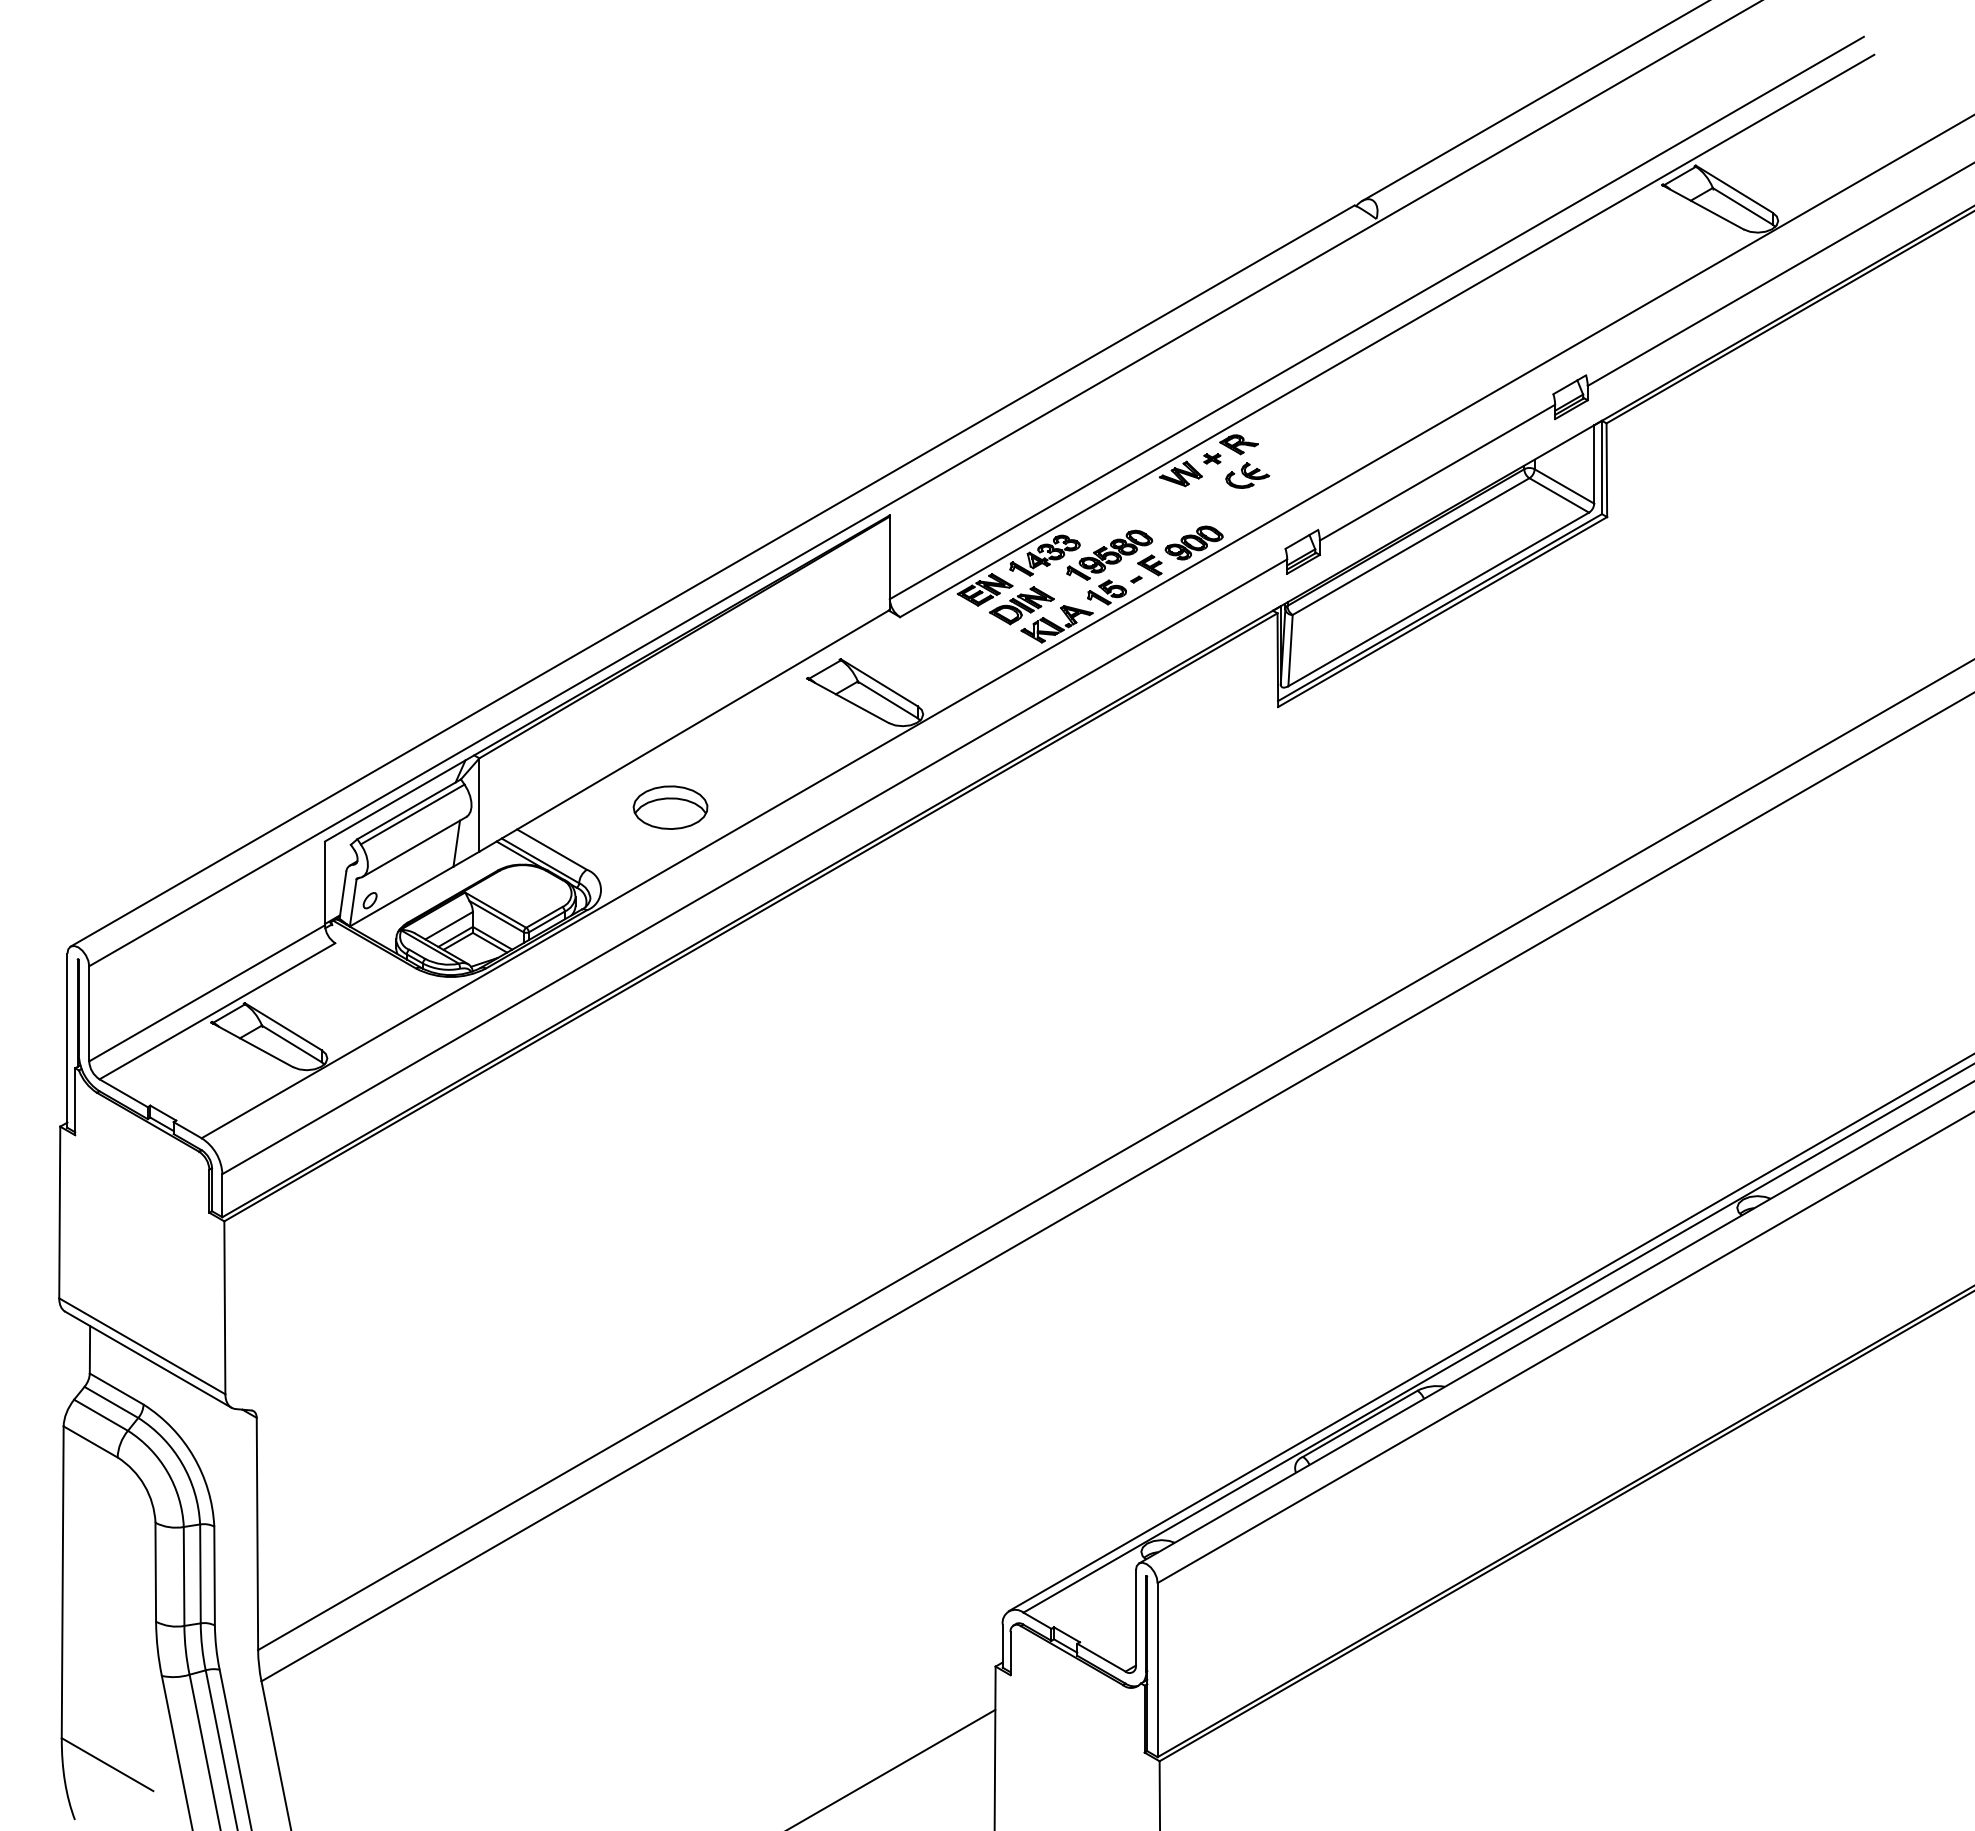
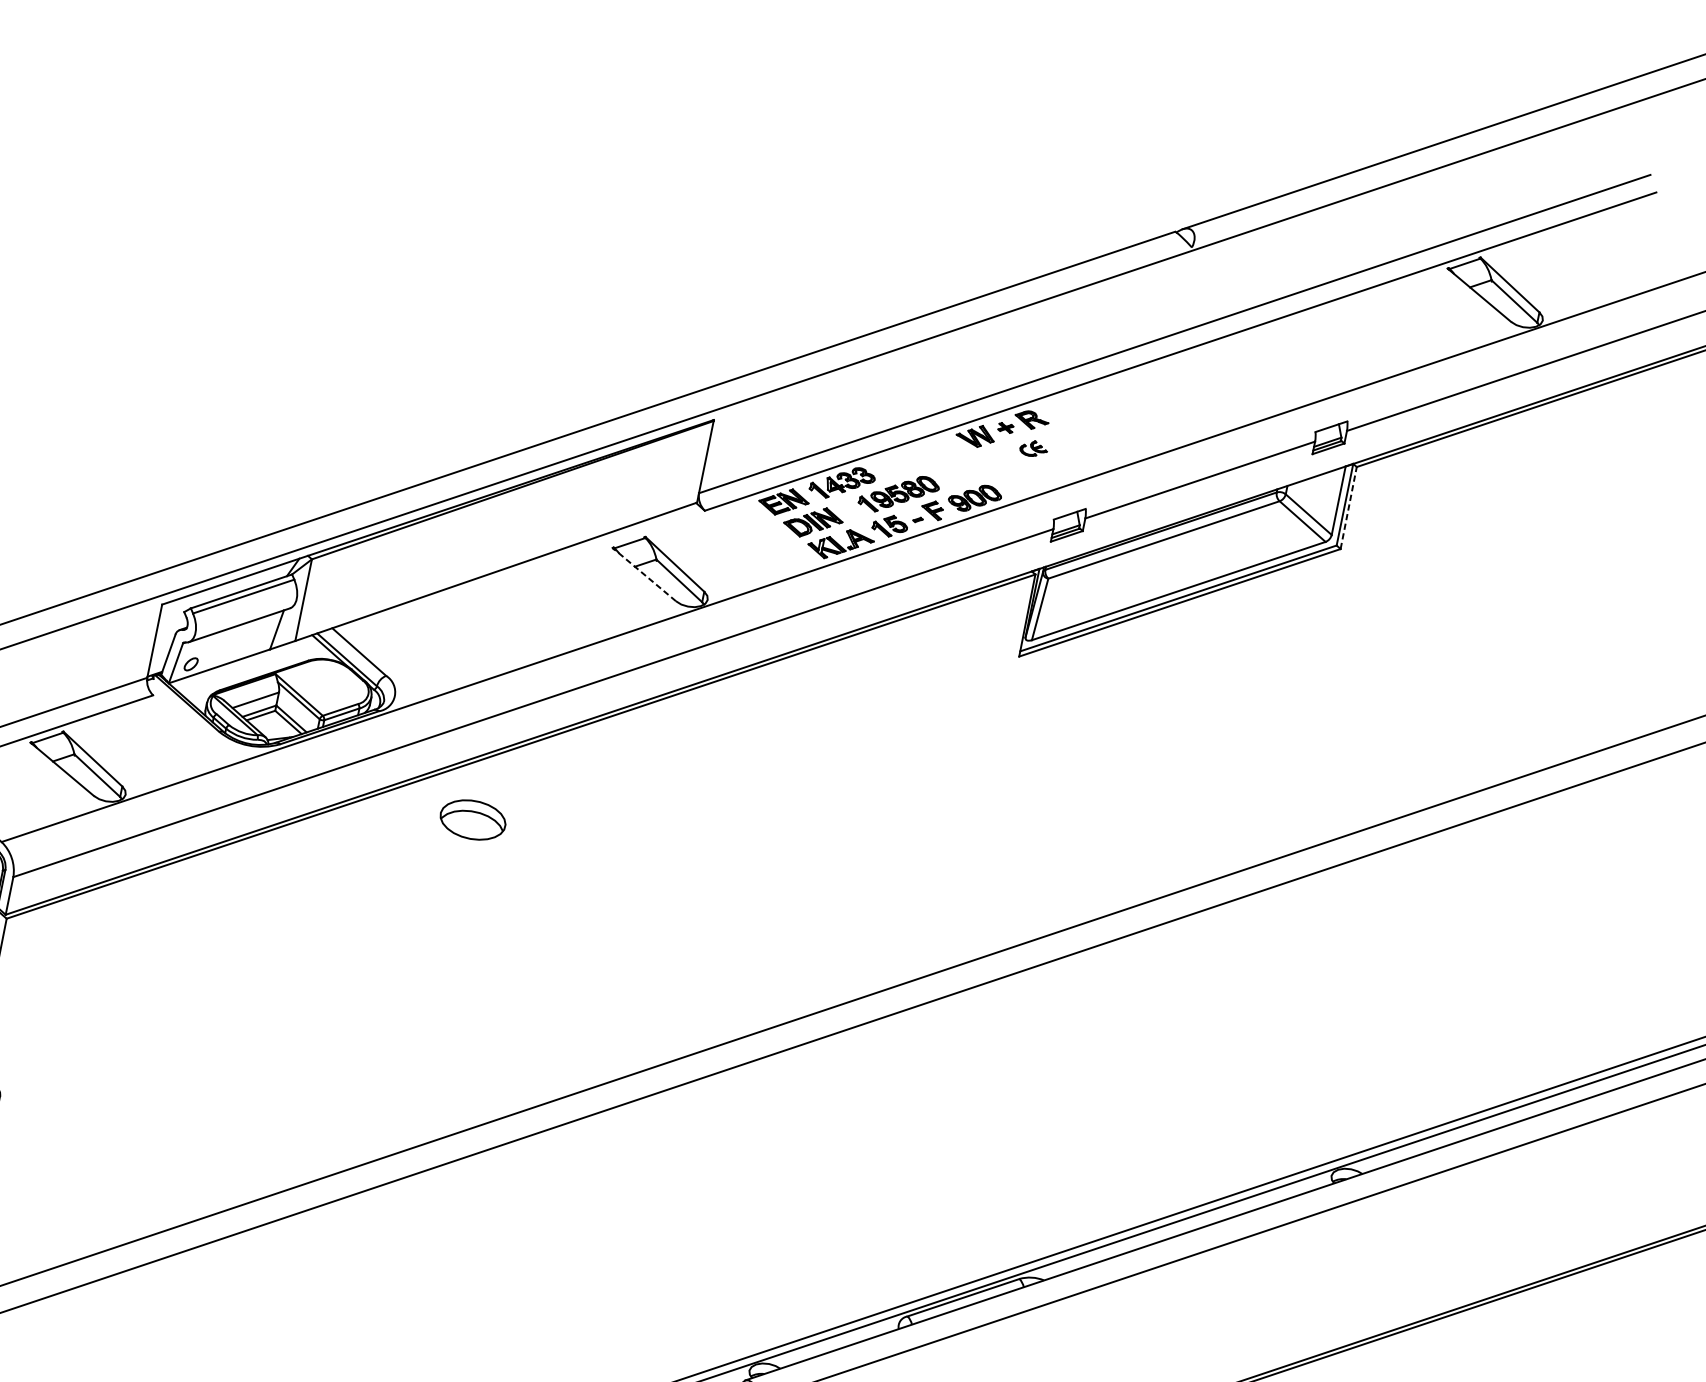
line: (1606, 470) -> (1348, 508), solid -> dashed
part: (1247, 475) -> (1033, 448), size x0.7
line: (847, 700) -> (644, 574), solid -> dashed
part: (670, 807) -> (472, 819), moved

